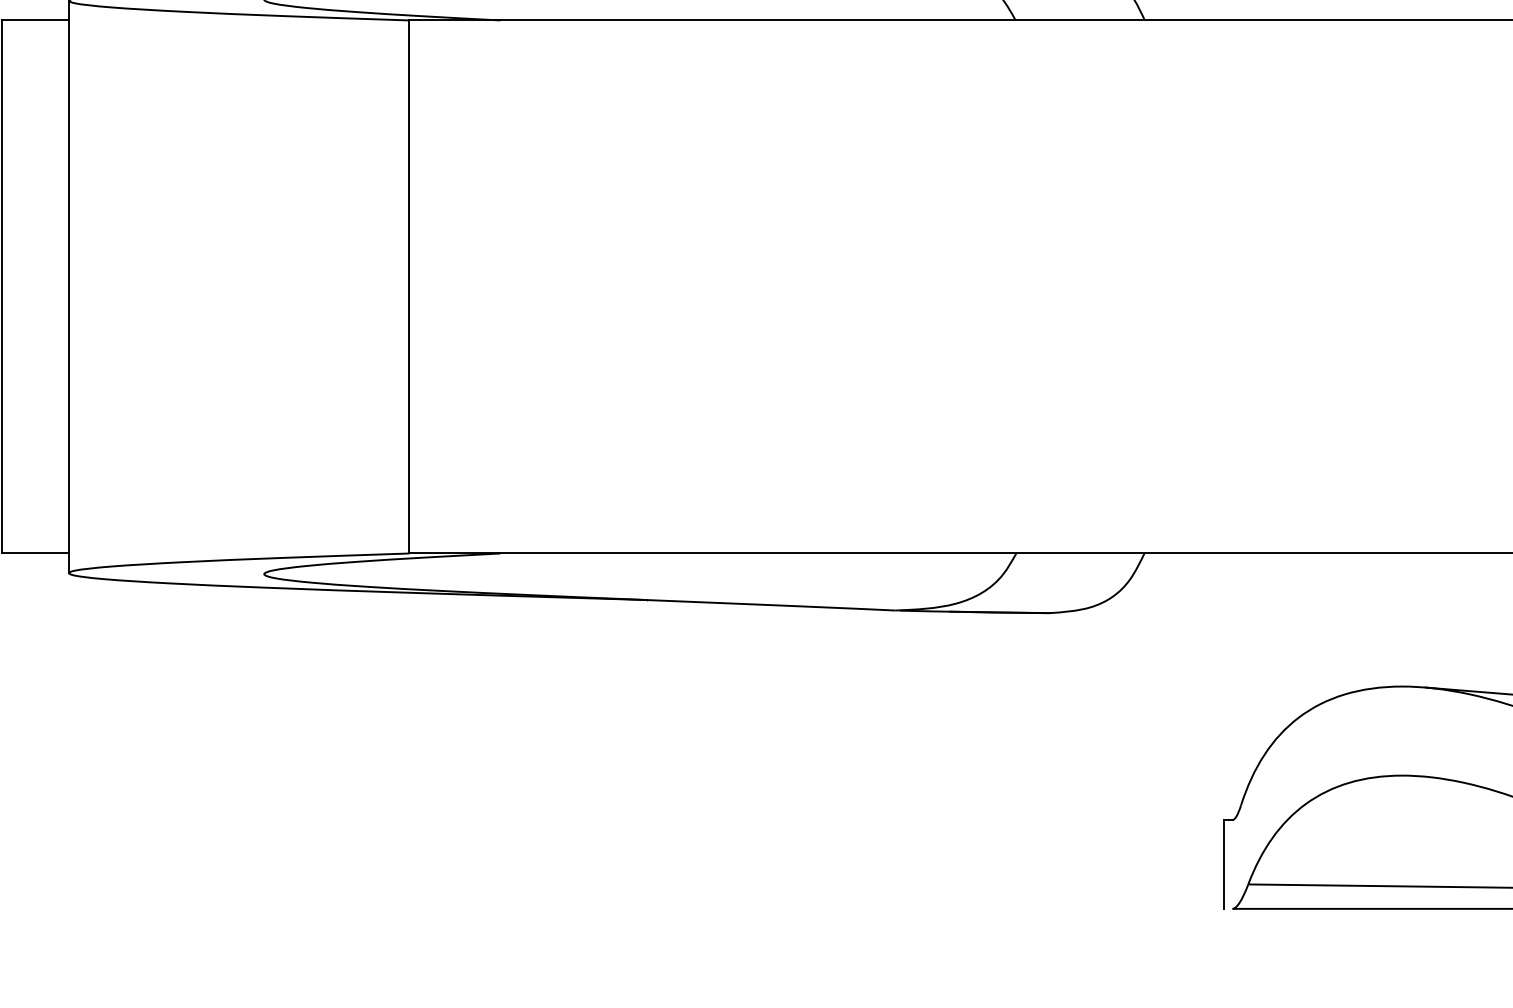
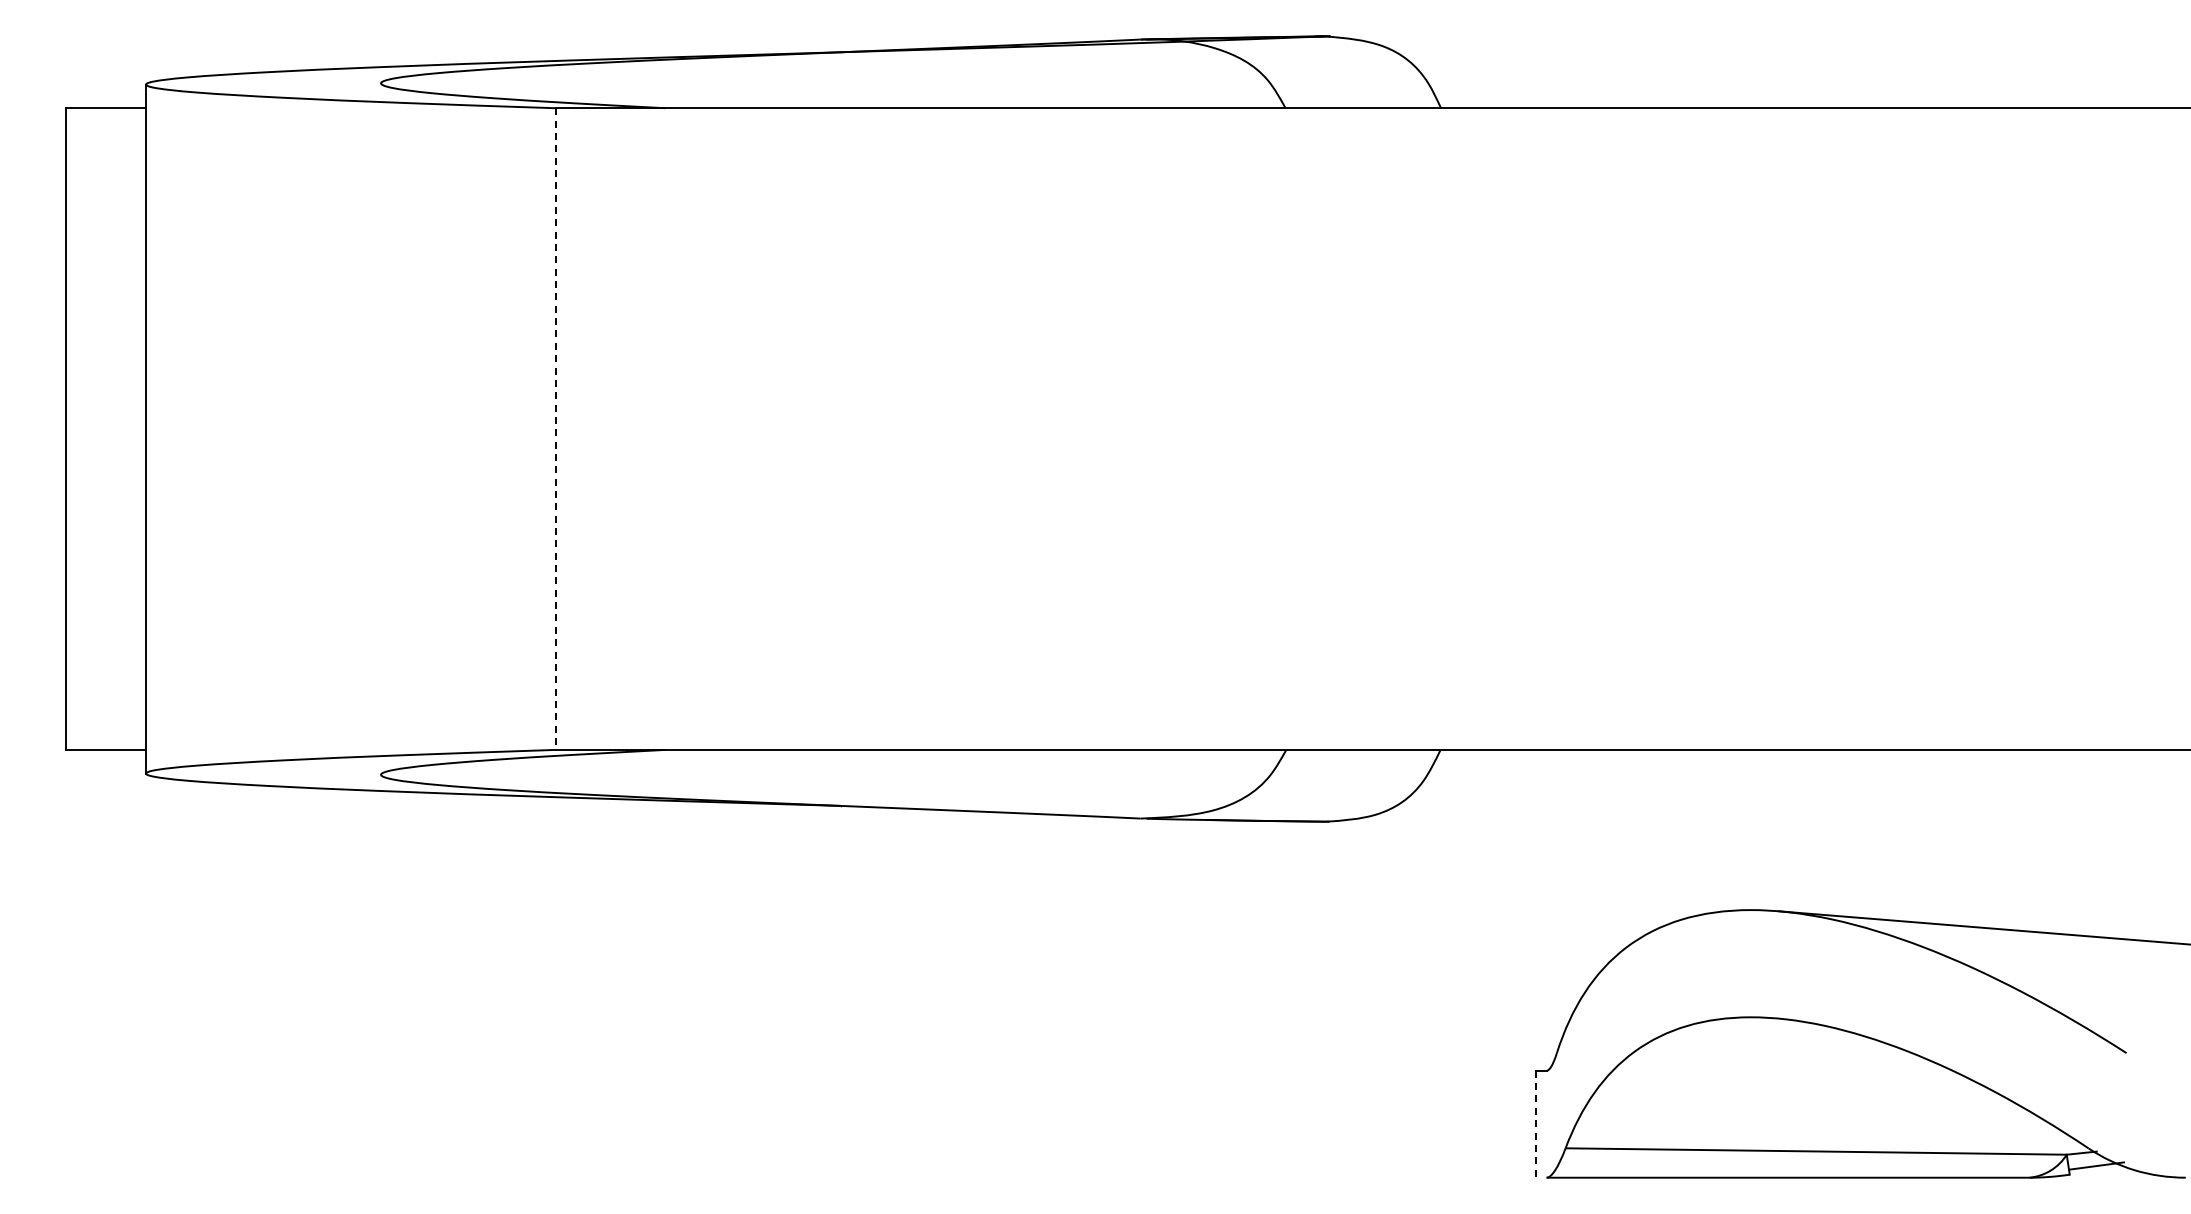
line: (409, 287) -> (555, 429), solid -> dashed
line: (1224, 864) -> (1536, 1124), solid -> dashed

